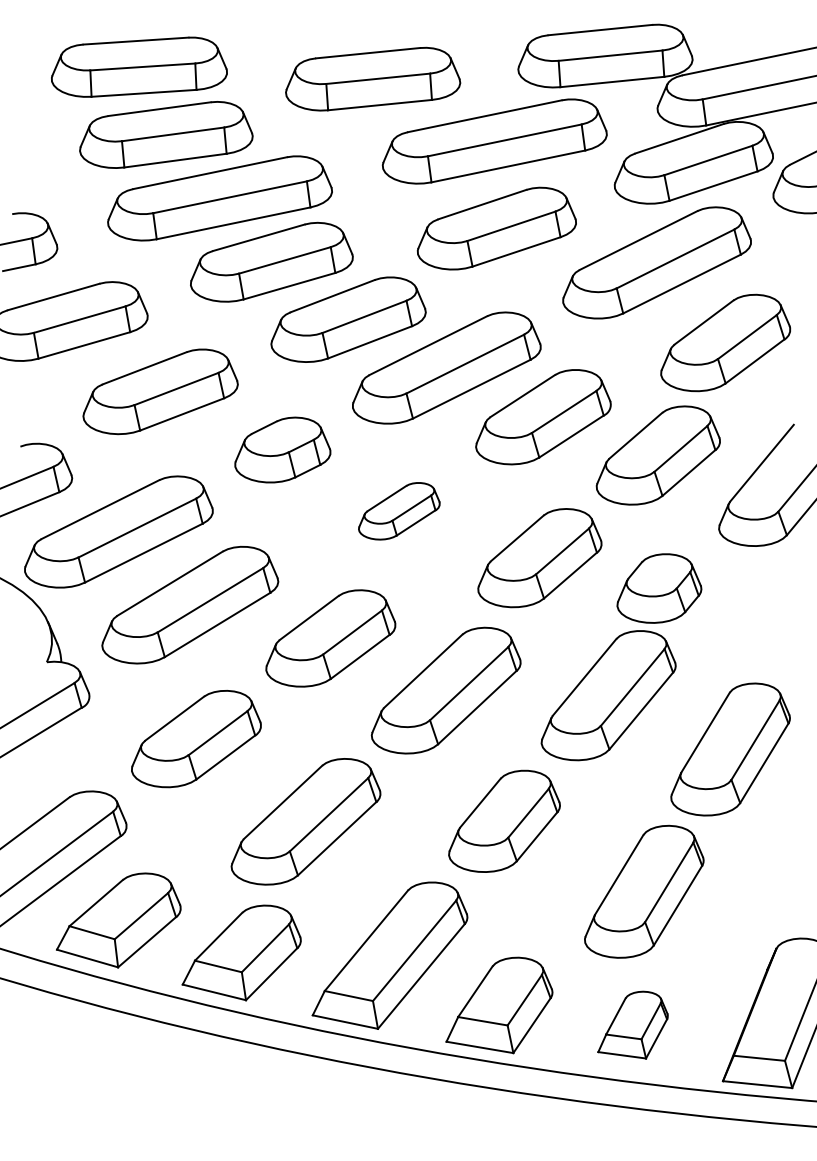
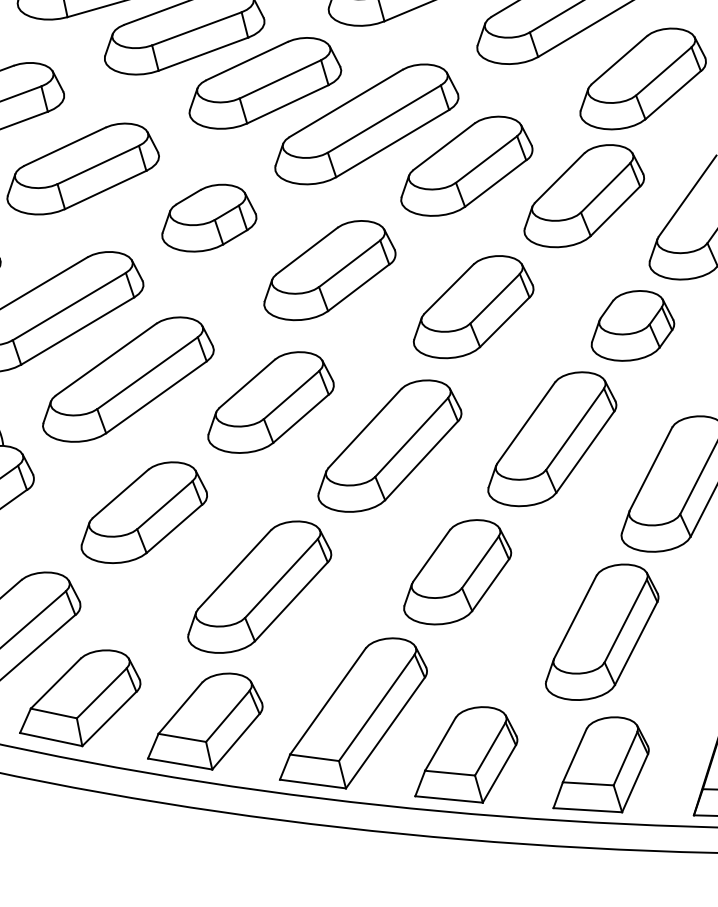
part: (399, 511) -> (329, 270), size x1.67
part: (659, 588) -> (632, 325), moved
part: (632, 1024) -> (599, 765), size x1.43

